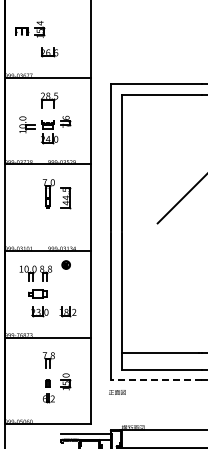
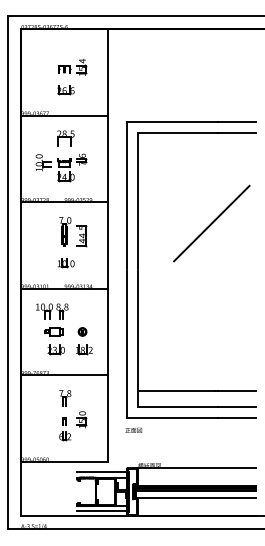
part: (30, 28) -> (72, 66), moved
part: (49, 225) -> (65, 263), added
part: (66, 264) -> (82, 331), moved
line: (156, 380) -> (172, 418), dashed -> solid

